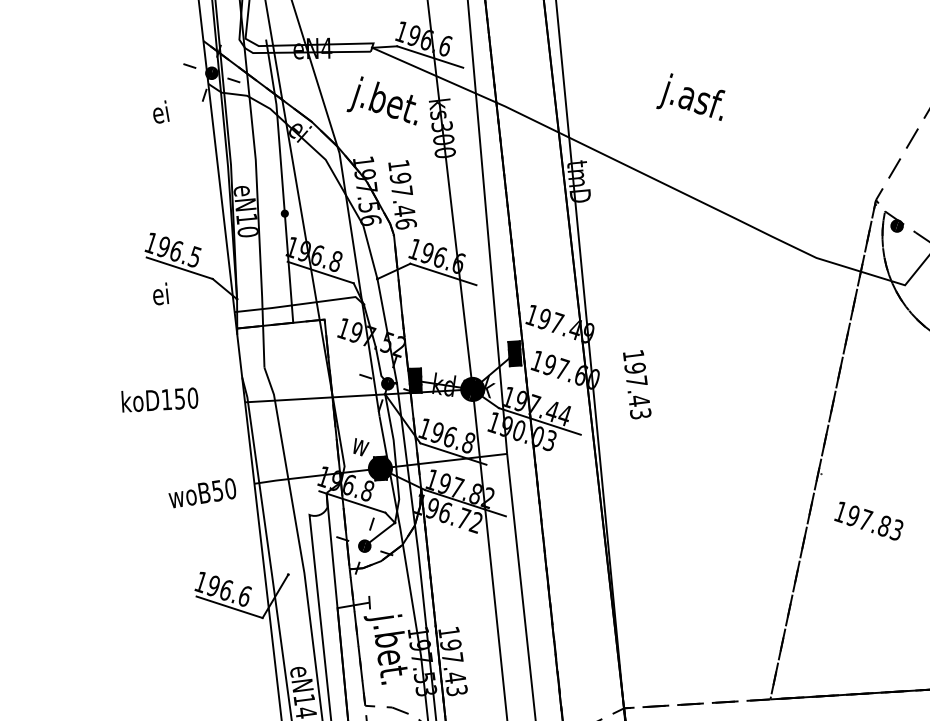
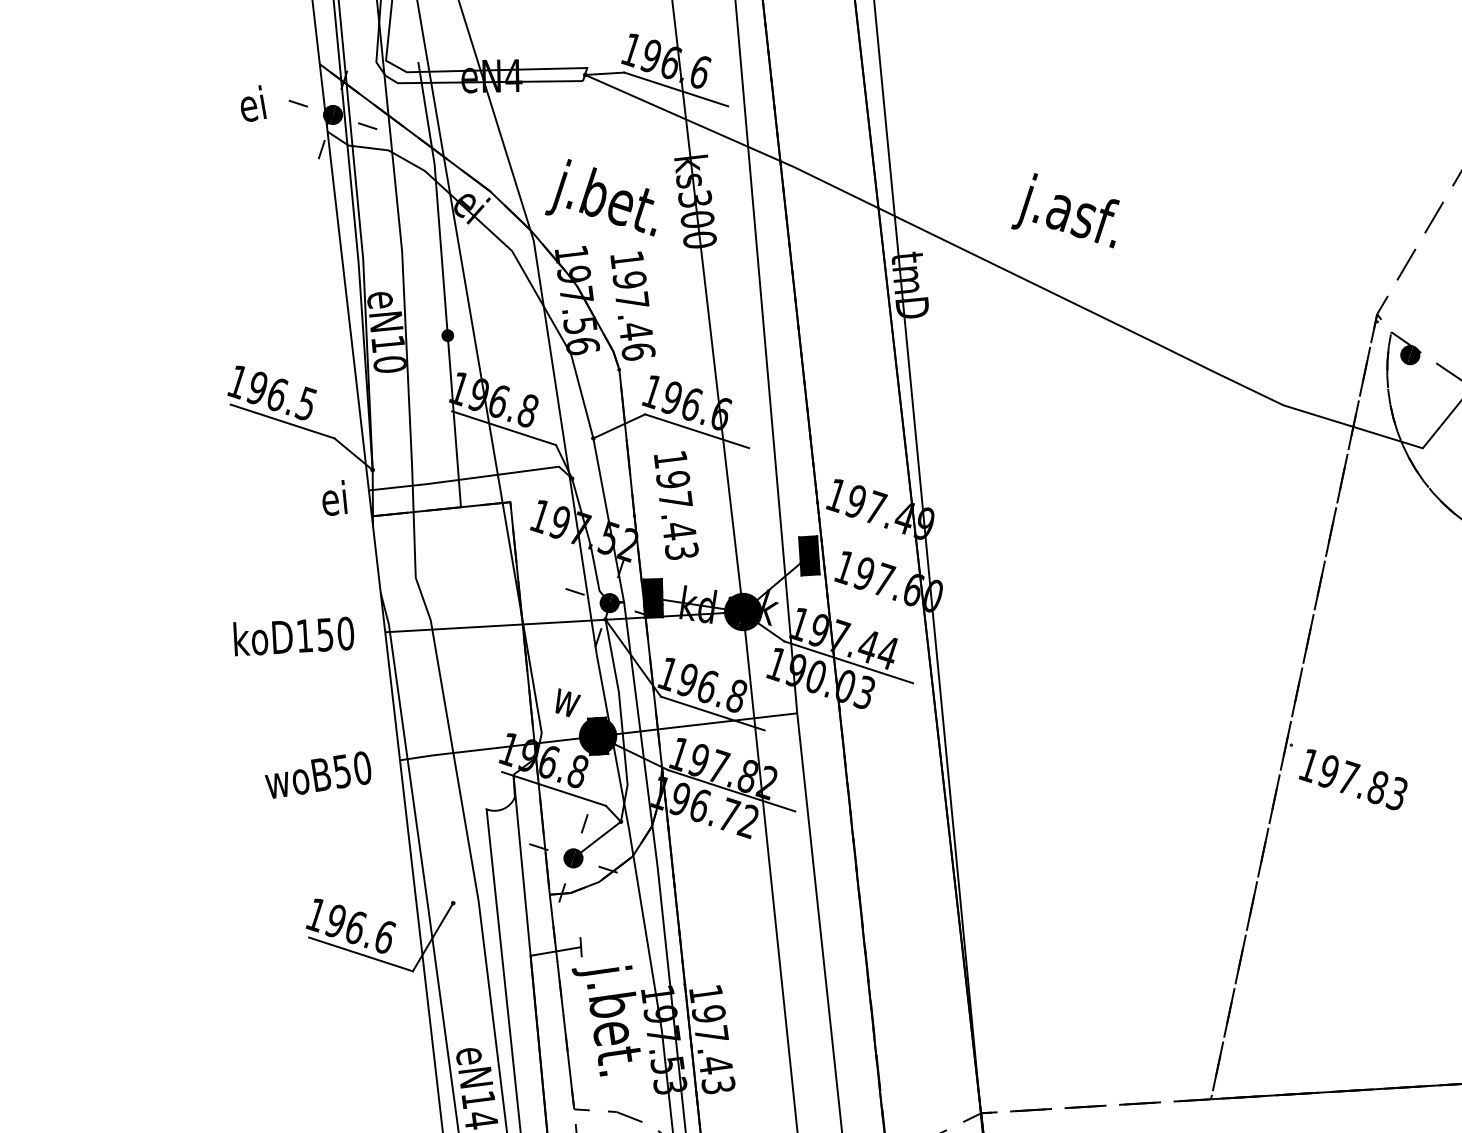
text: (690, 96) -> (1065, 209), moved
text: (381, 100) -> (599, 197), moved
text: (161, 111) -> (253, 102), moved
text: (161, 293) -> (335, 497), moved
text: (637, 384) -> (676, 505), moved
text: (159, 399) -> (293, 635), moved
text: (868, 520) -> (1352, 778), moved

